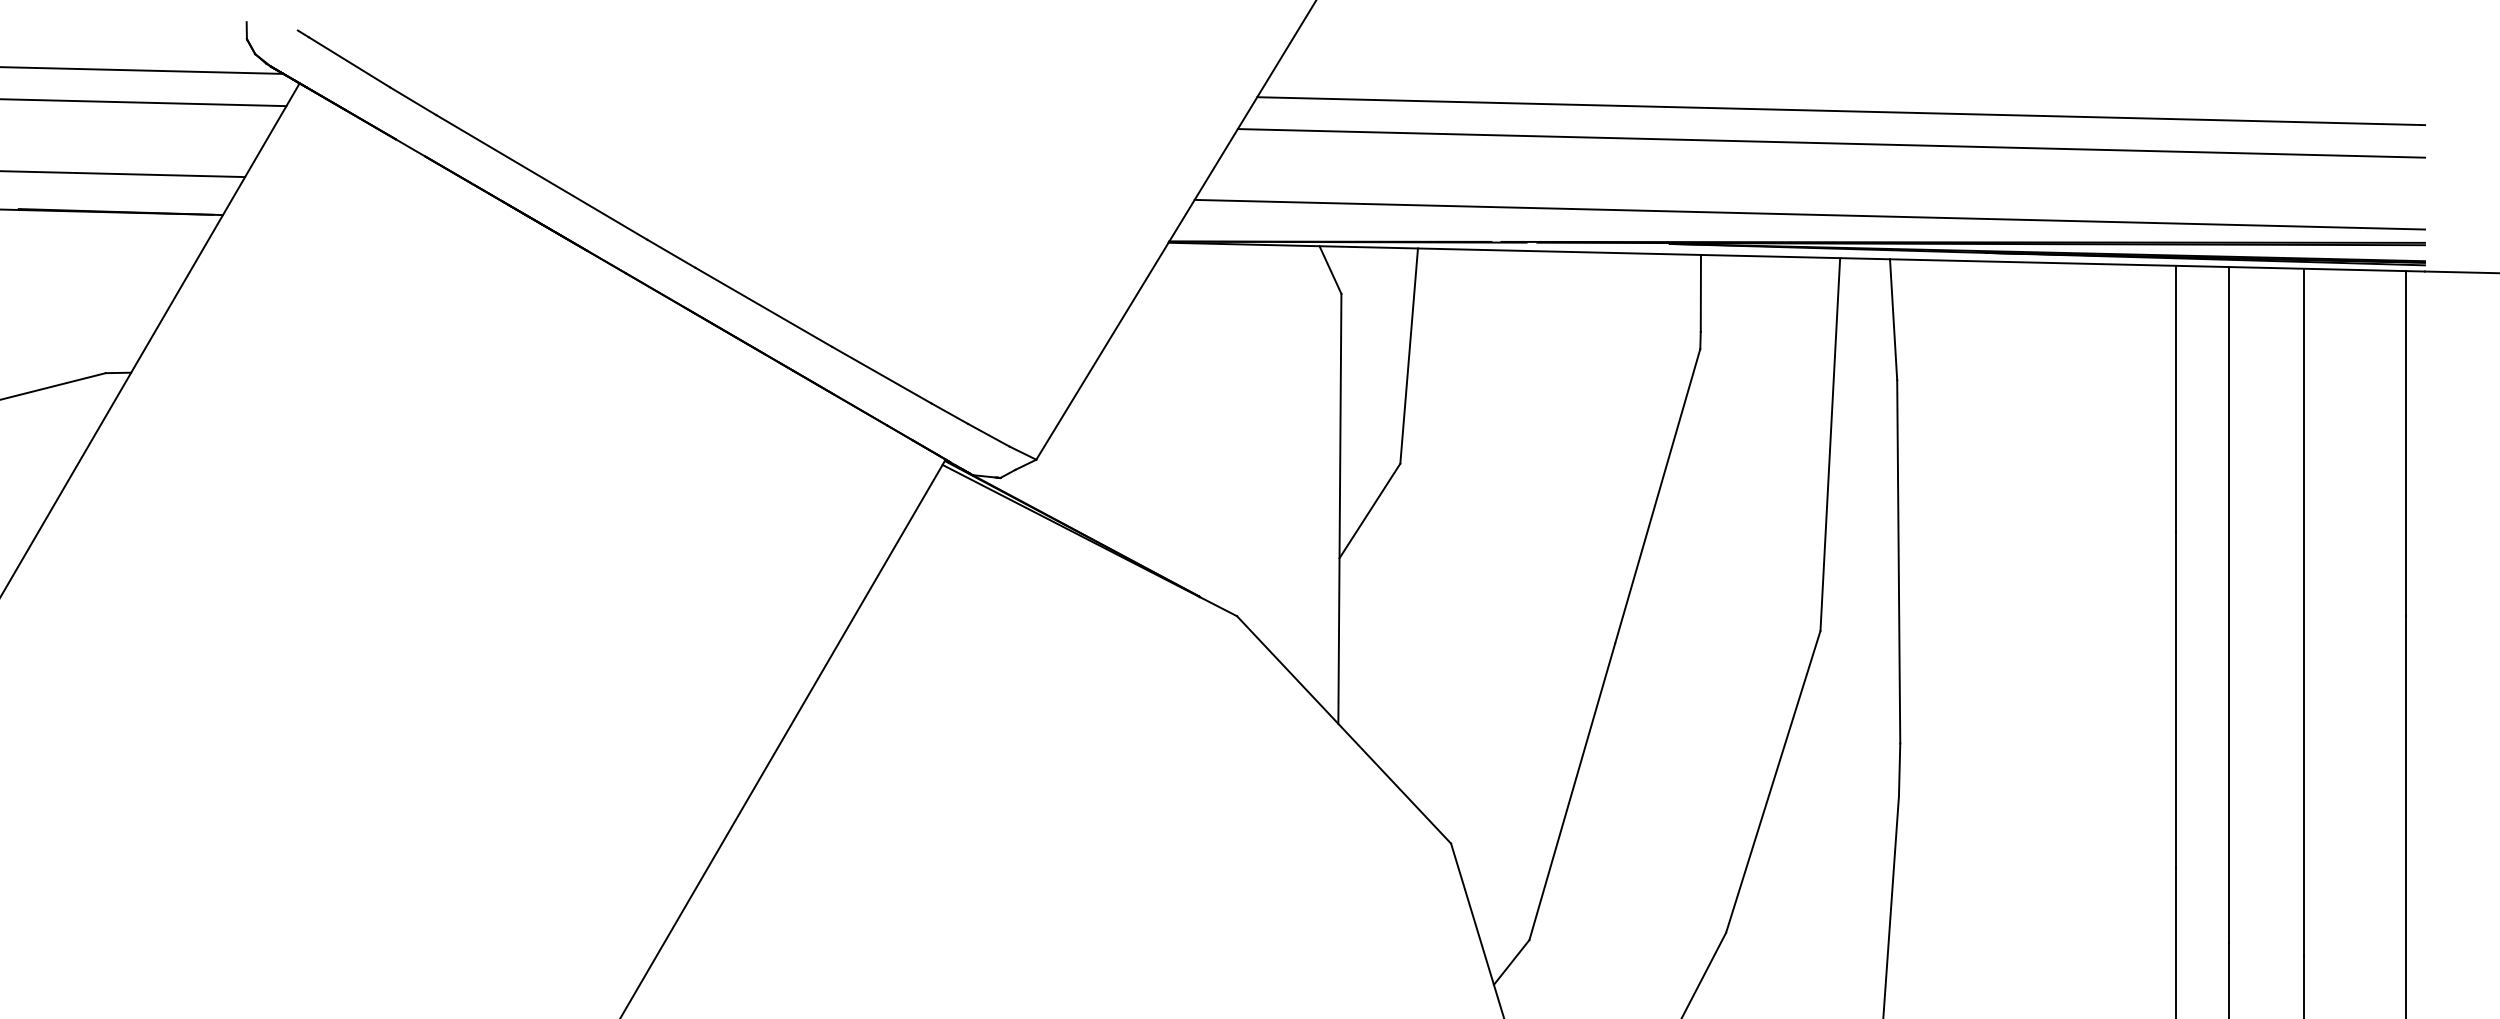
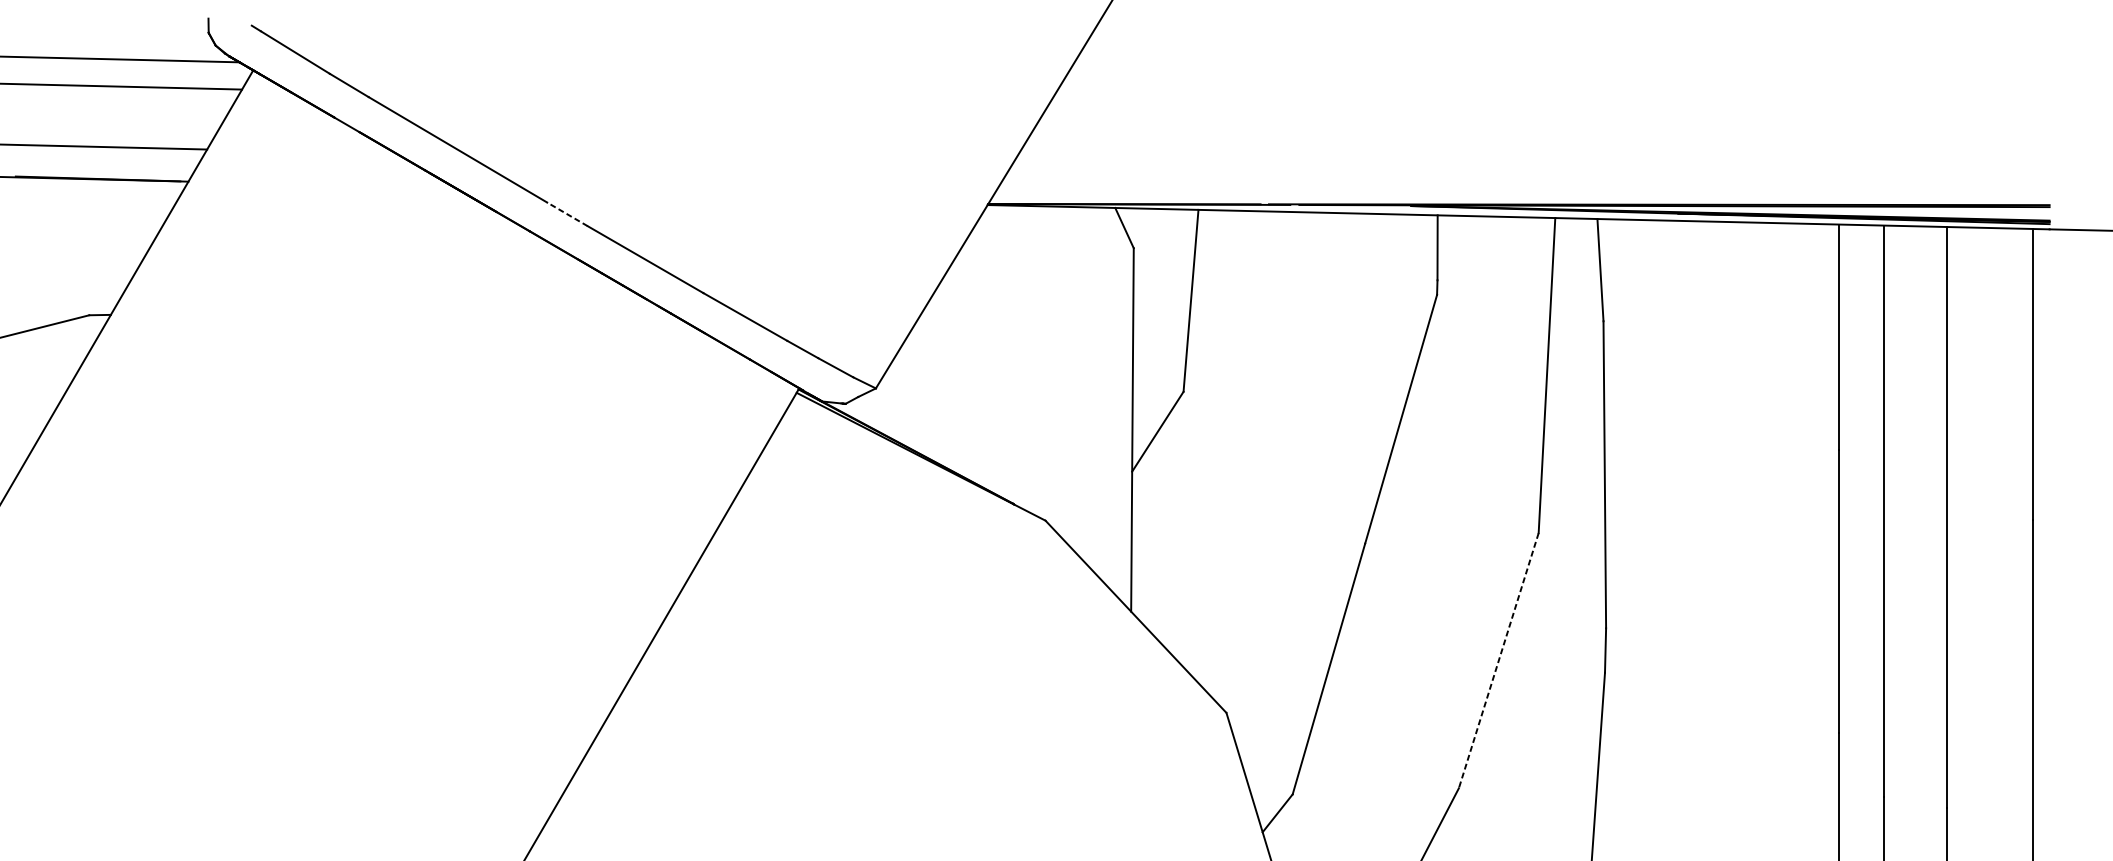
line: (1841, 111) -> (1556, 94), removed
line: (1831, 143) -> (1547, 121), removed
line: (1809, 214) -> (1529, 181), removed
line: (671, 253) -> (567, 214), solid -> dashed
line: (1773, 782) -> (1498, 661), solid -> dashed

